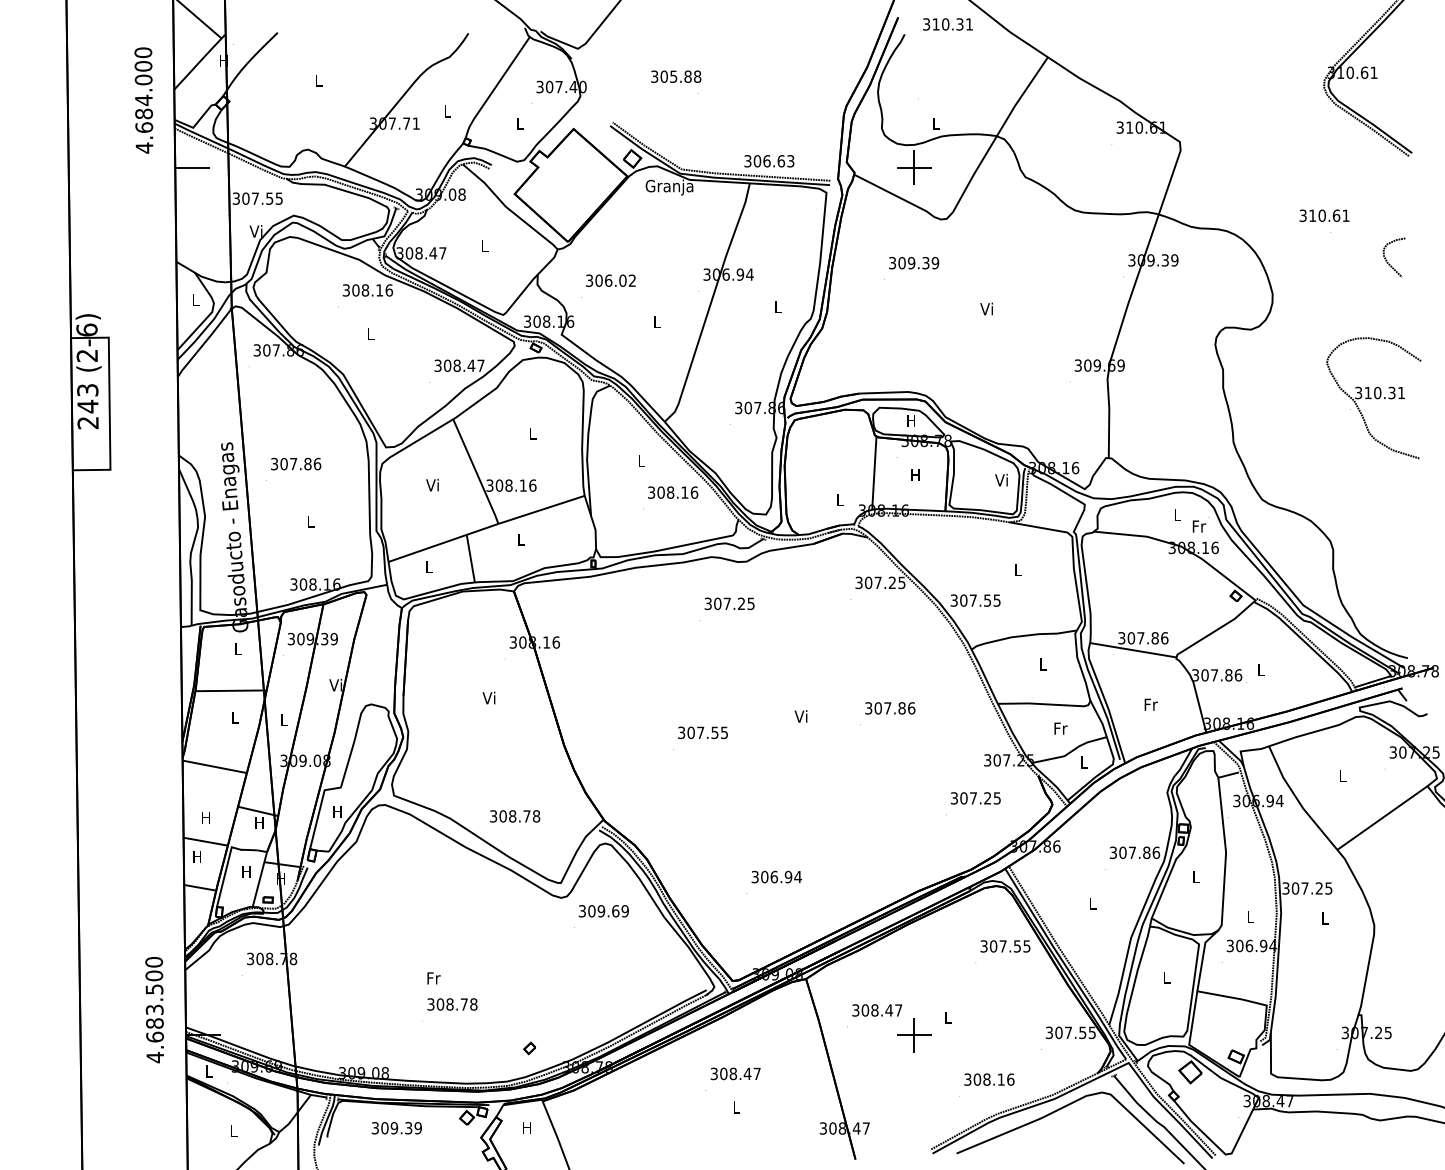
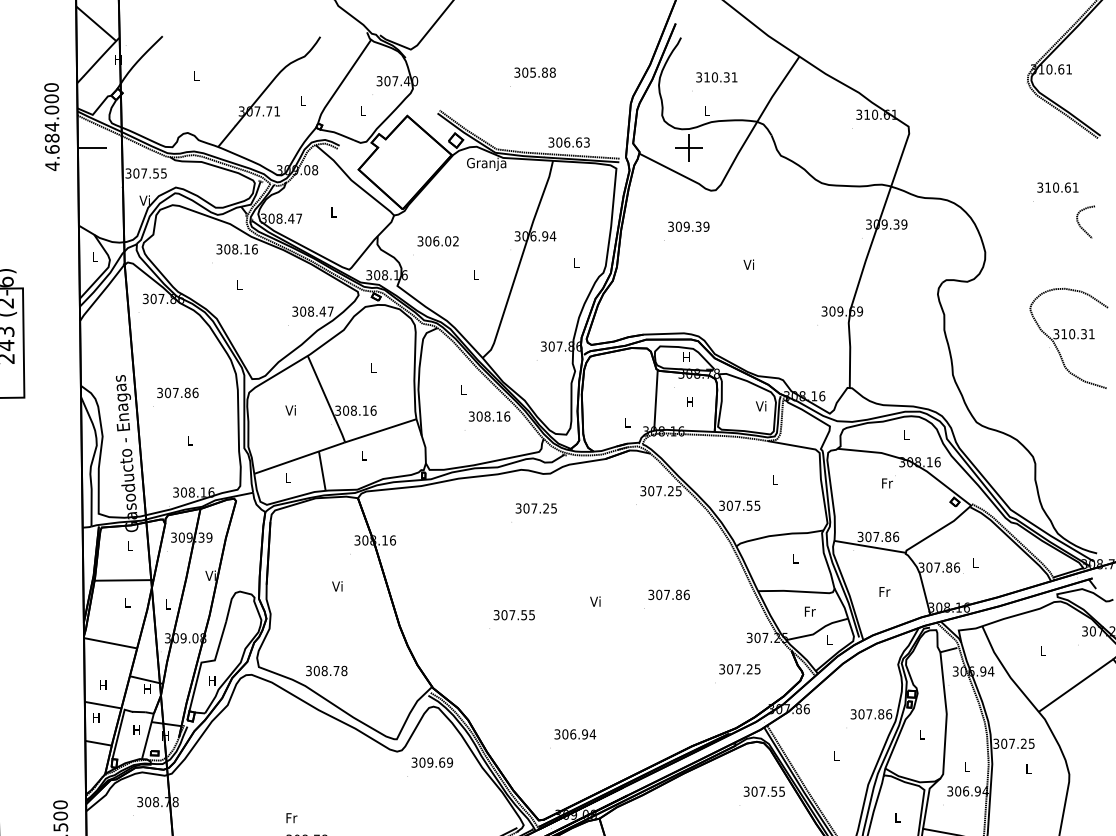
text: (947, 24) -> (716, 77), moved
text: (676, 76) -> (535, 72), moved
text: (143, 100) -> (51, 127), moved
text: (1324, 215) -> (1057, 187), moved
text: (1200, 524) -> (888, 481), moved
text: (515, 816) -> (327, 671), moved

